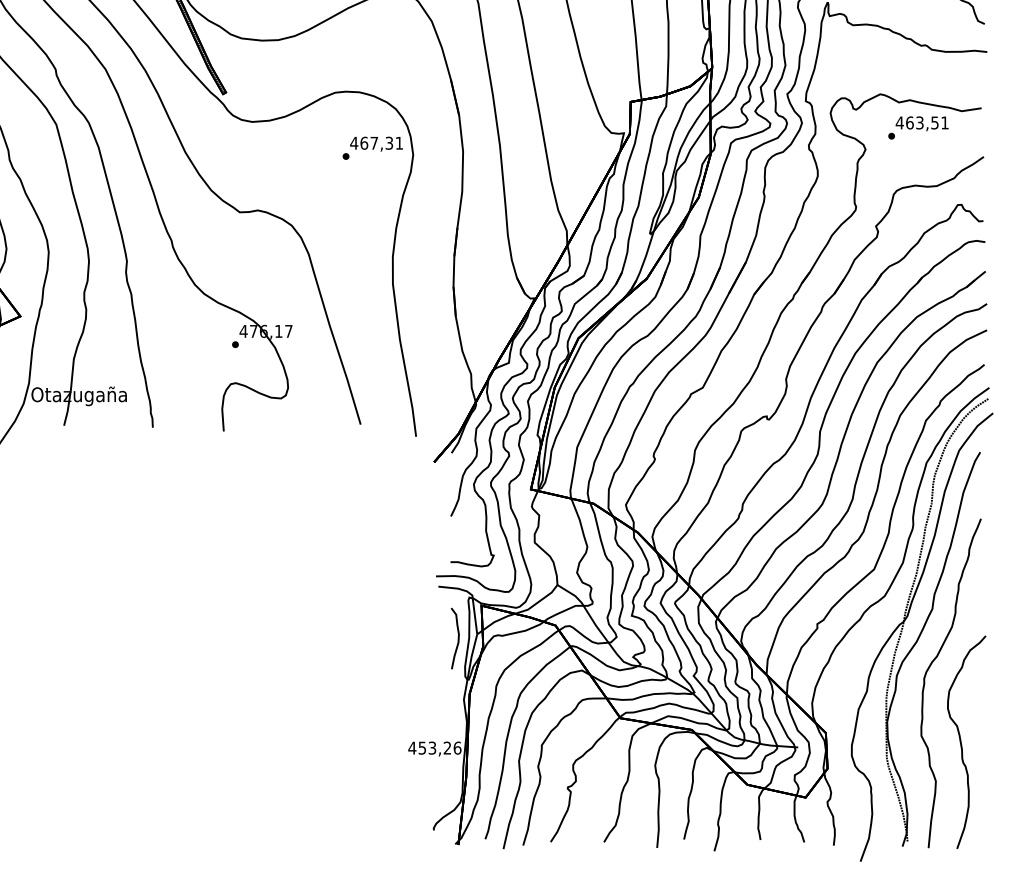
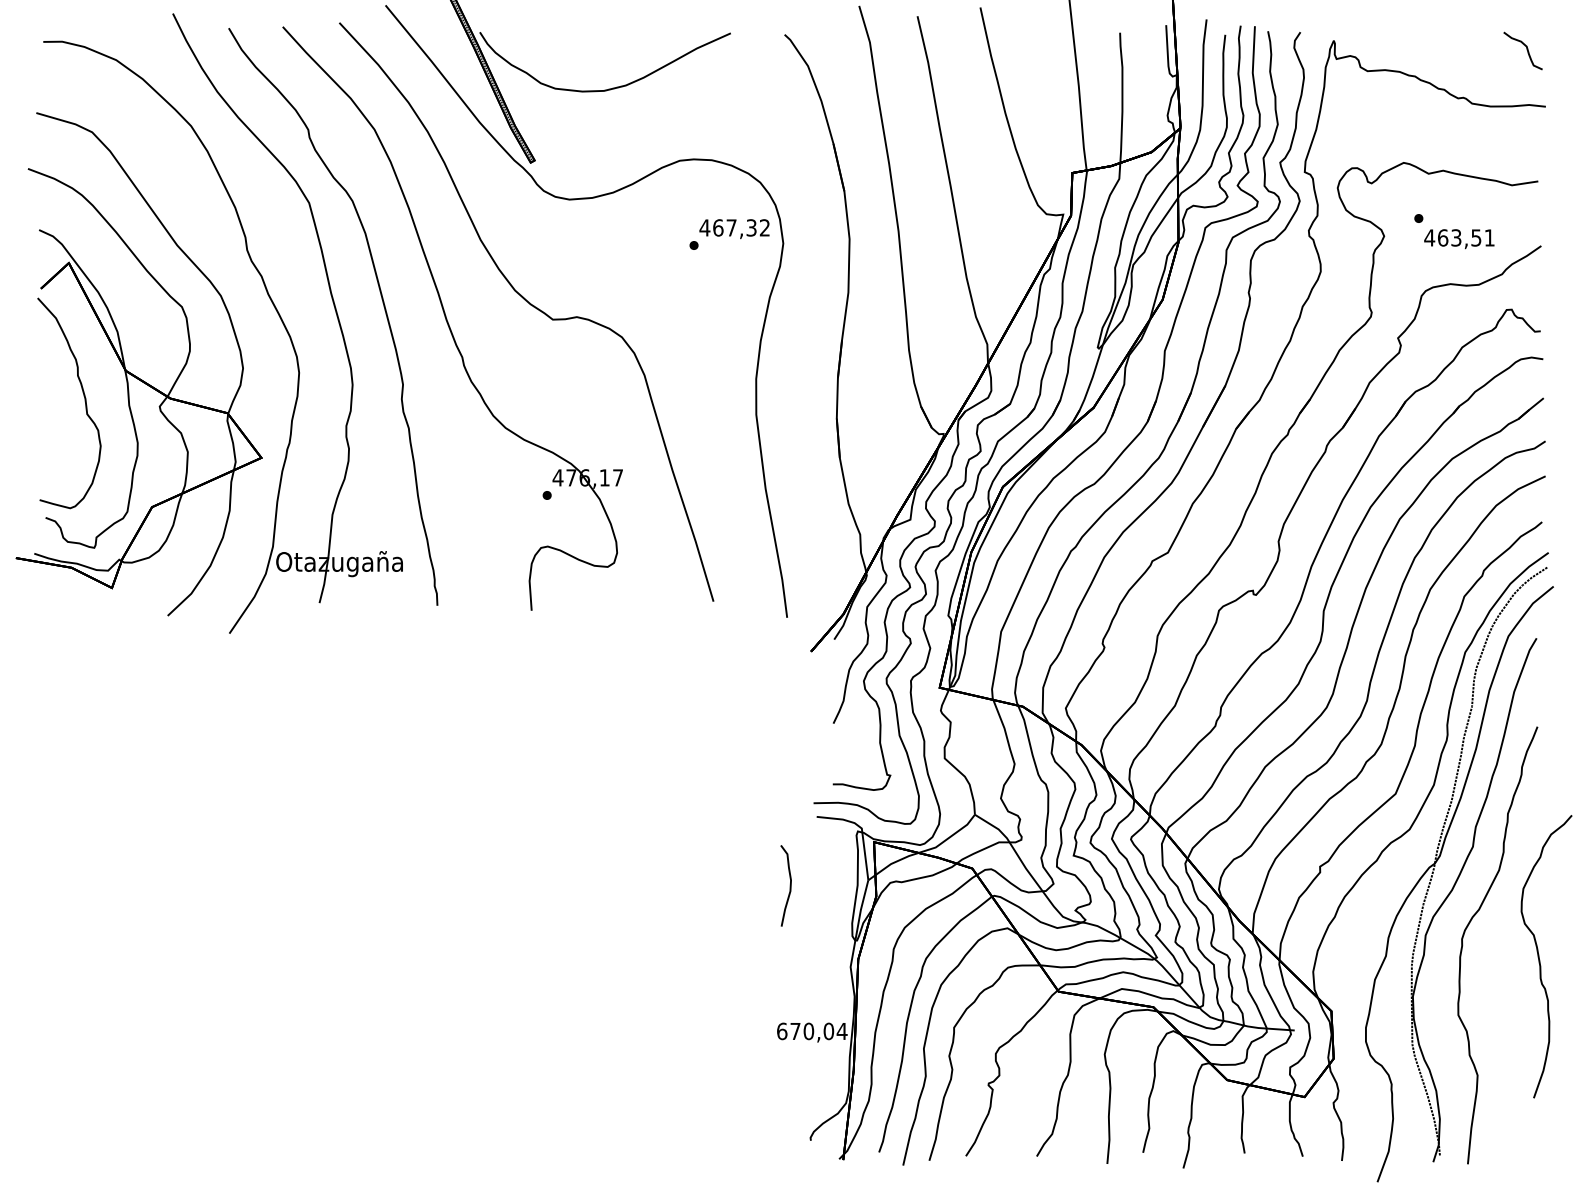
text: (922, 124) -> (1459, 239), moved
text: (399, 142) -> (764, 227), 467,31 -> 467,32
curve: (457, 638) -> (789, 885), moved
part: (961, 742) -> (1539, 956), moved
text: (434, 748) -> (811, 1031), 453,26 -> 670,04

